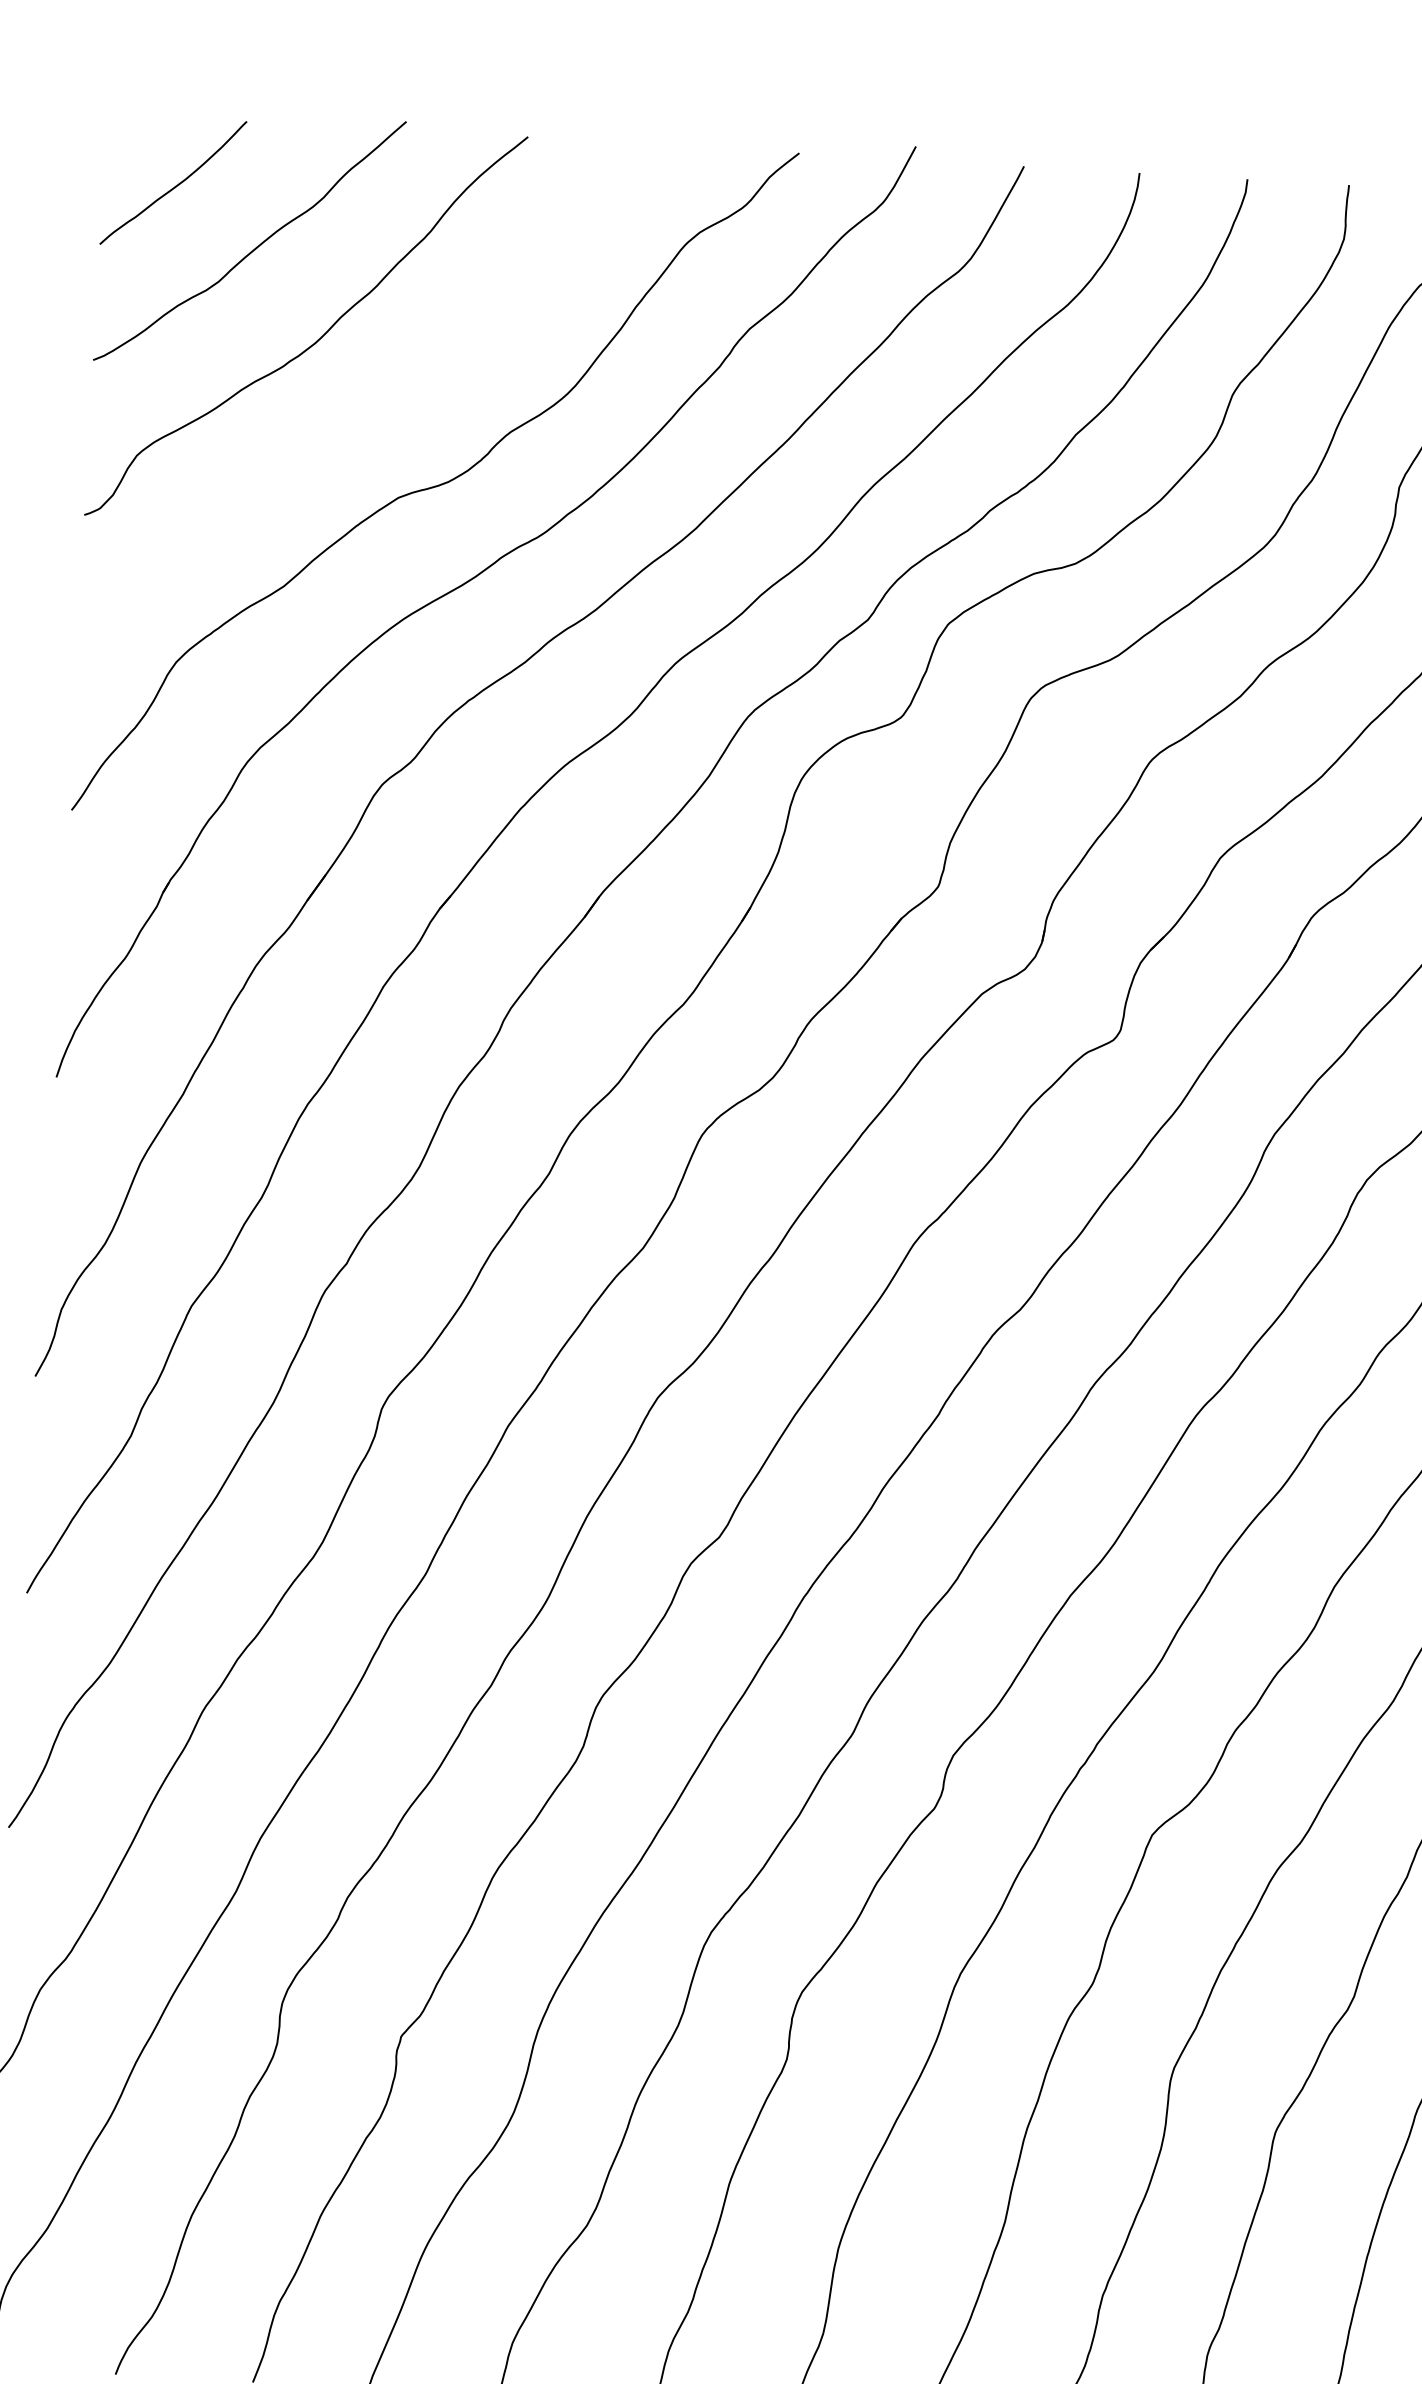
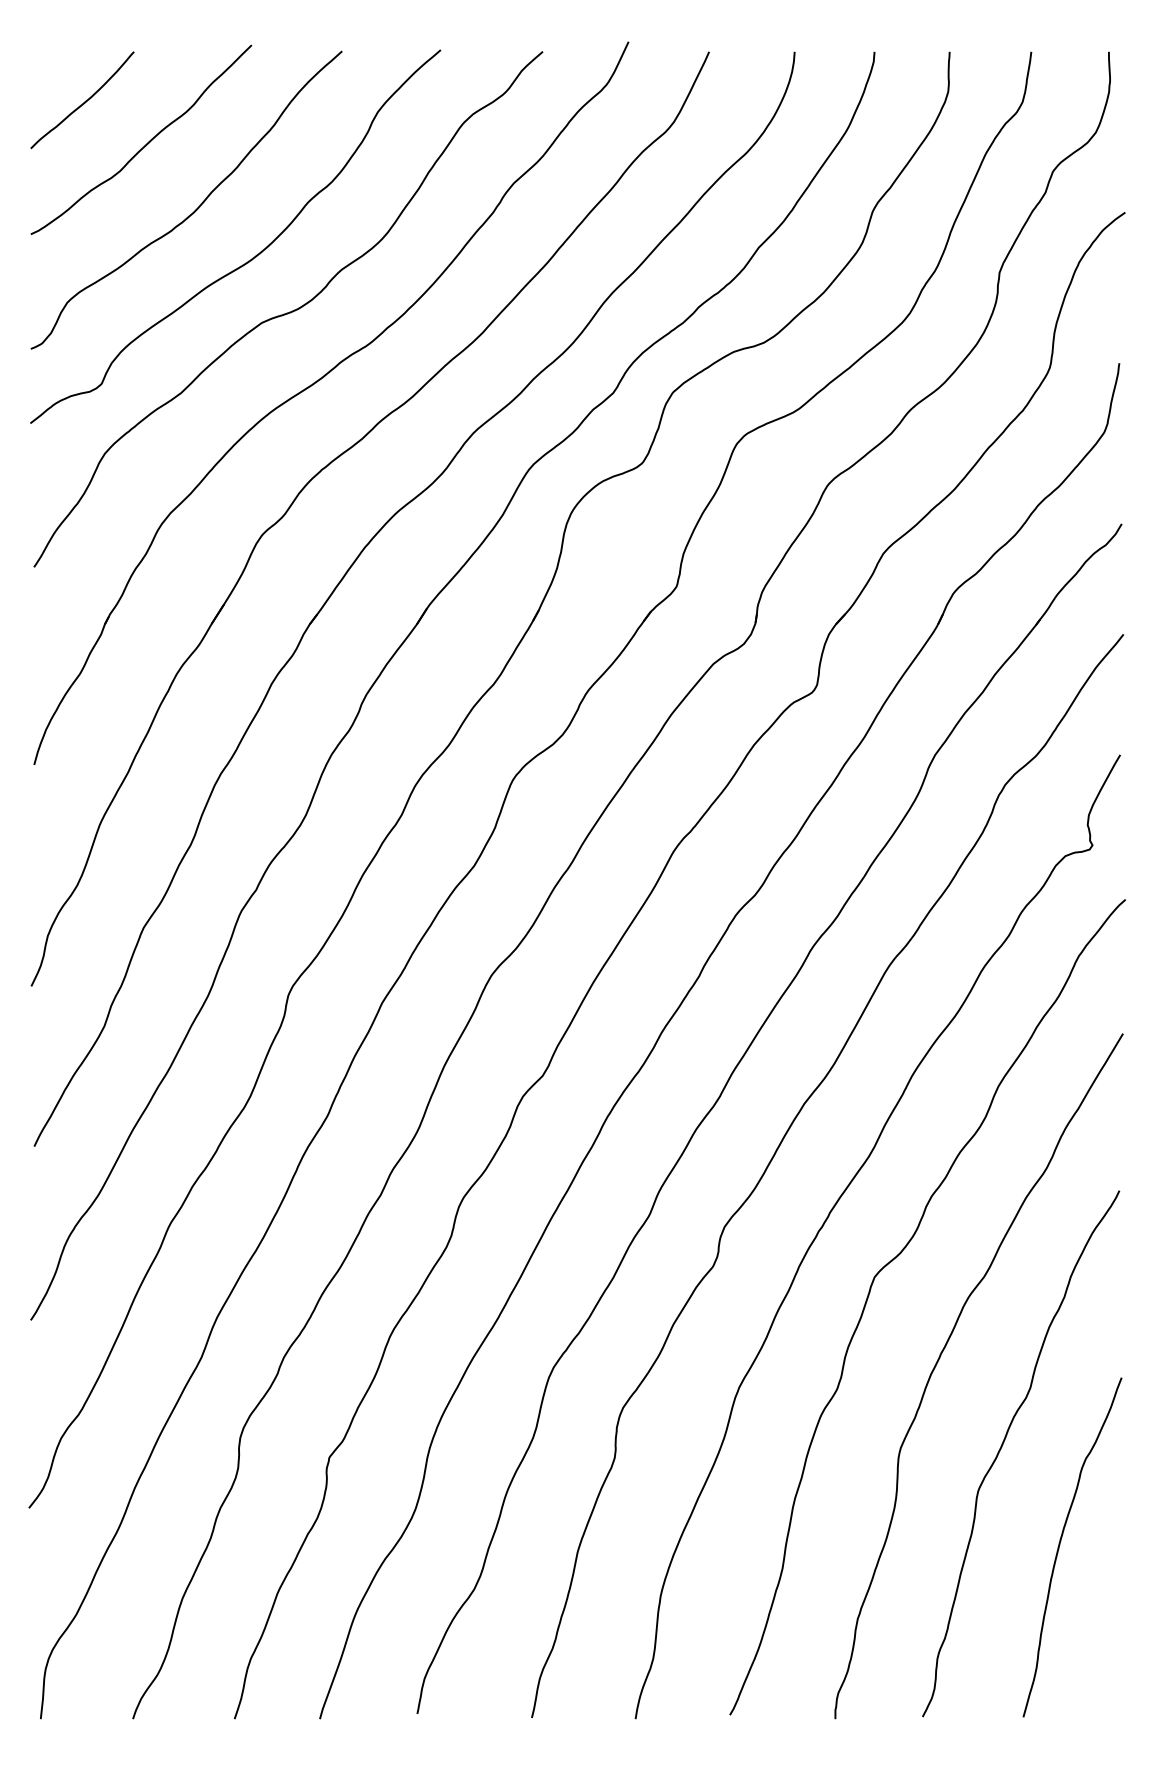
curve: (390, 408) -> (252, 257), added

